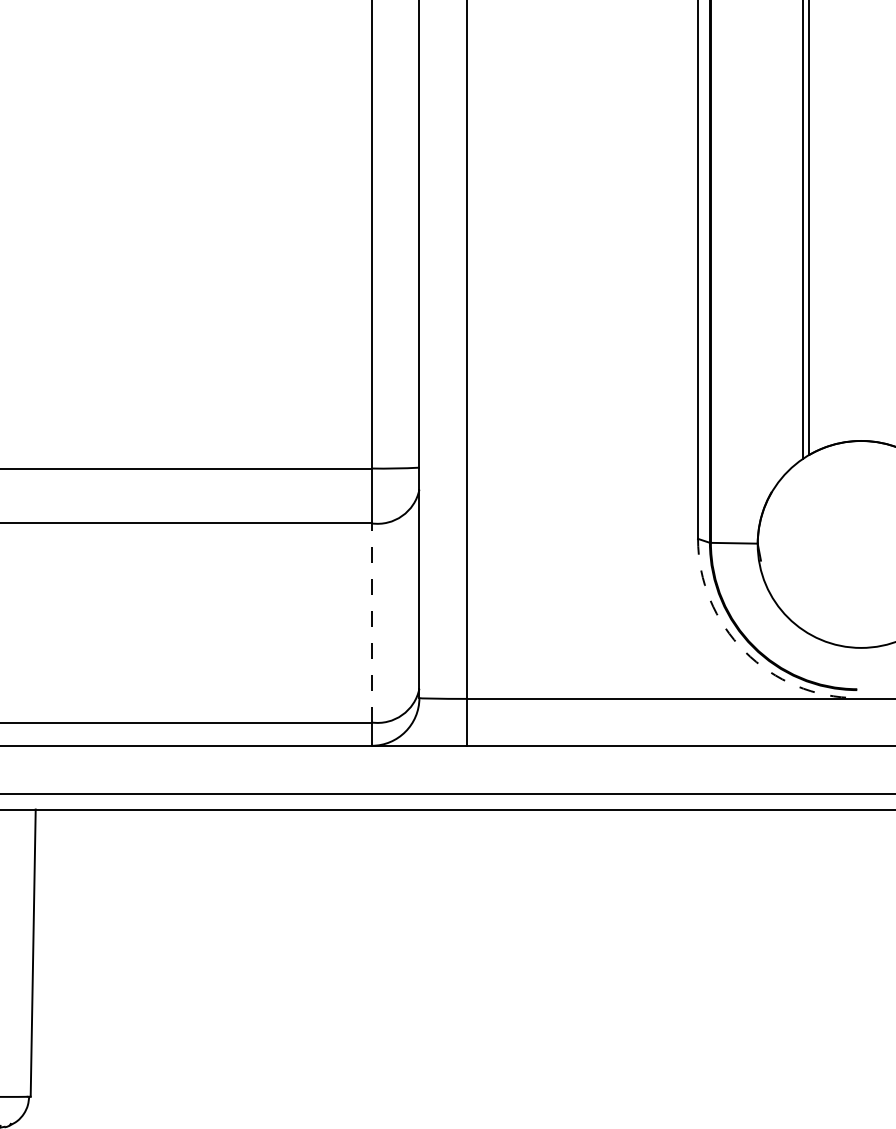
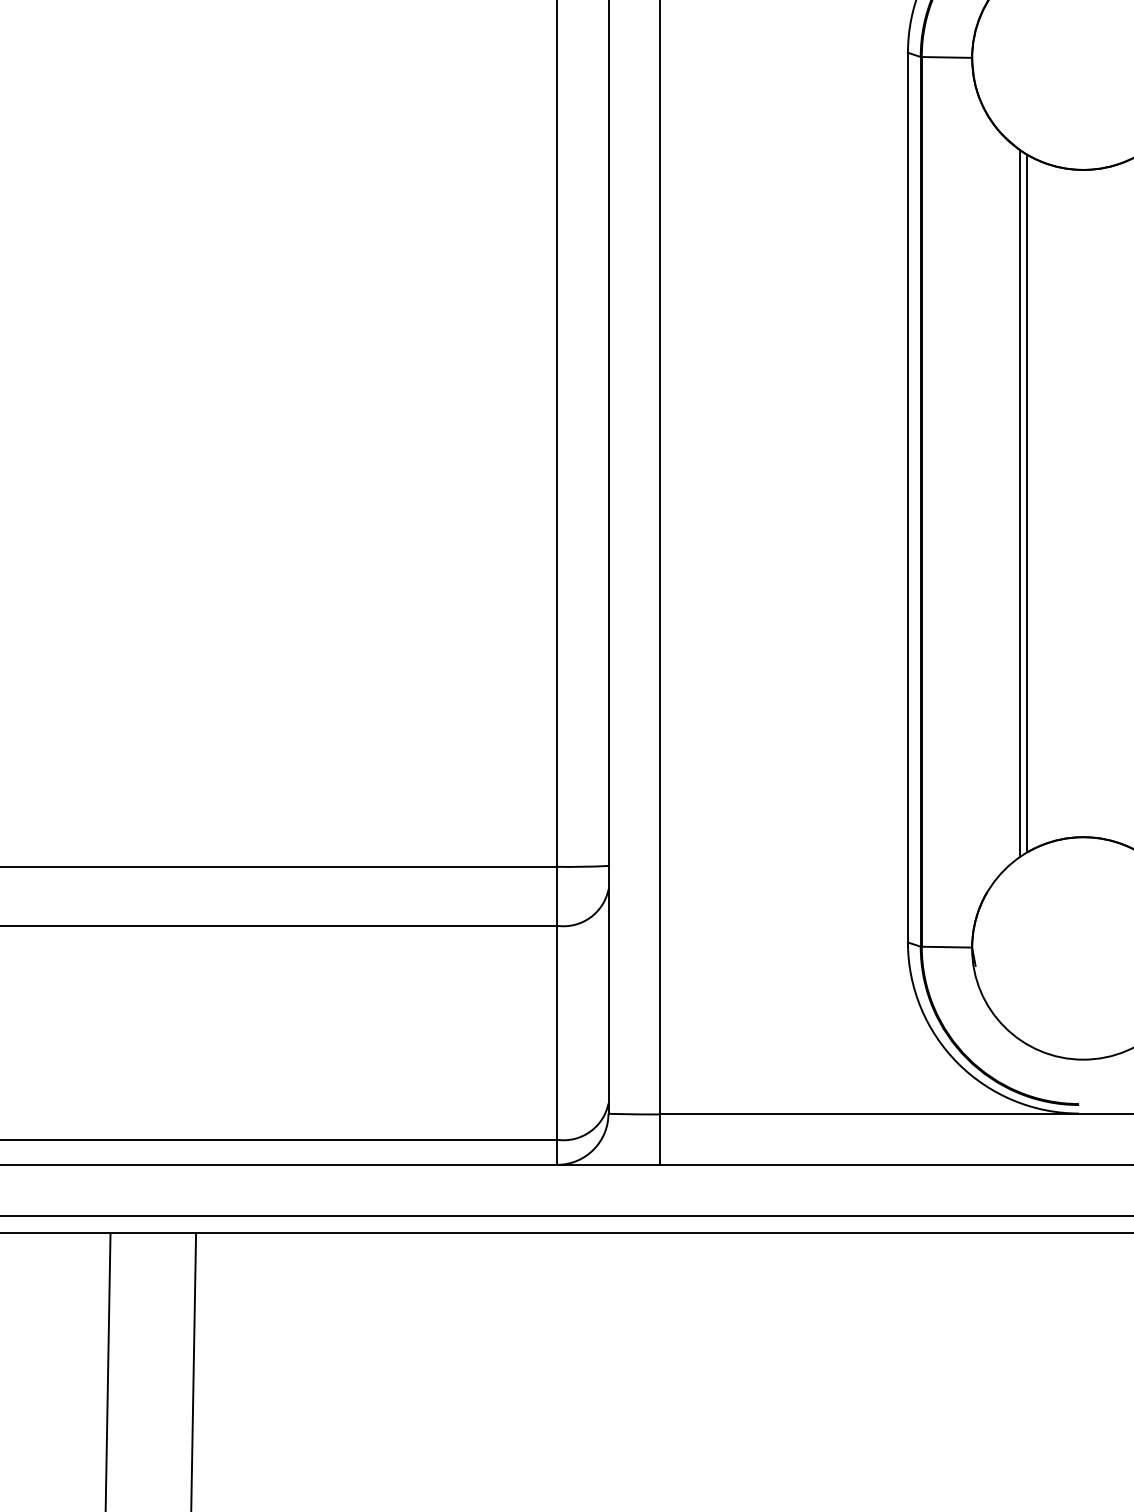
line: (371, 622) -> (557, 1032), dashed -> solid
arc: (745, 651) -> (958, 1063), dashed -> solid

